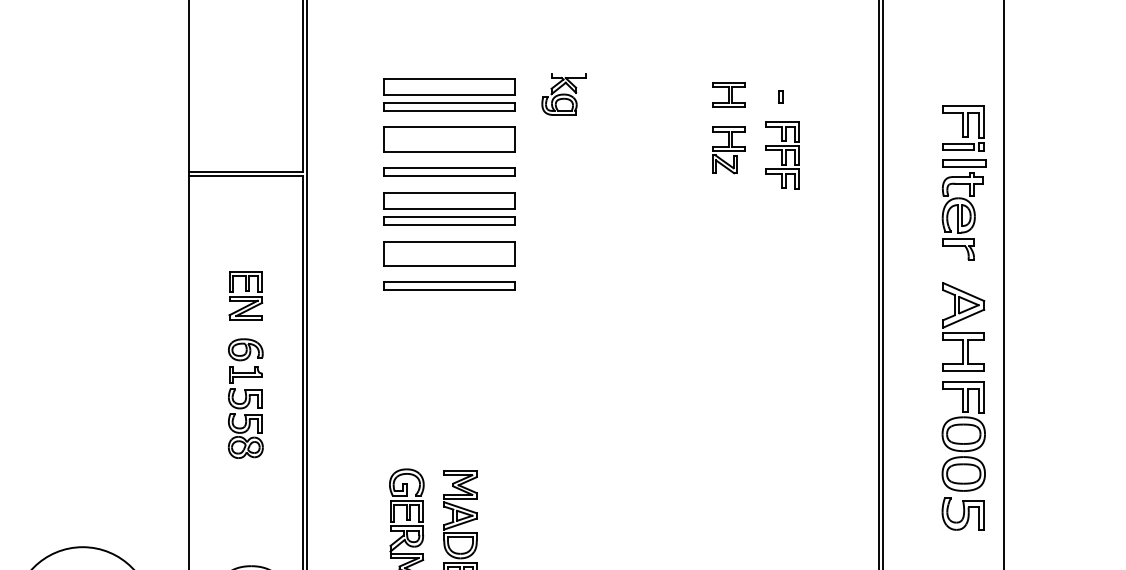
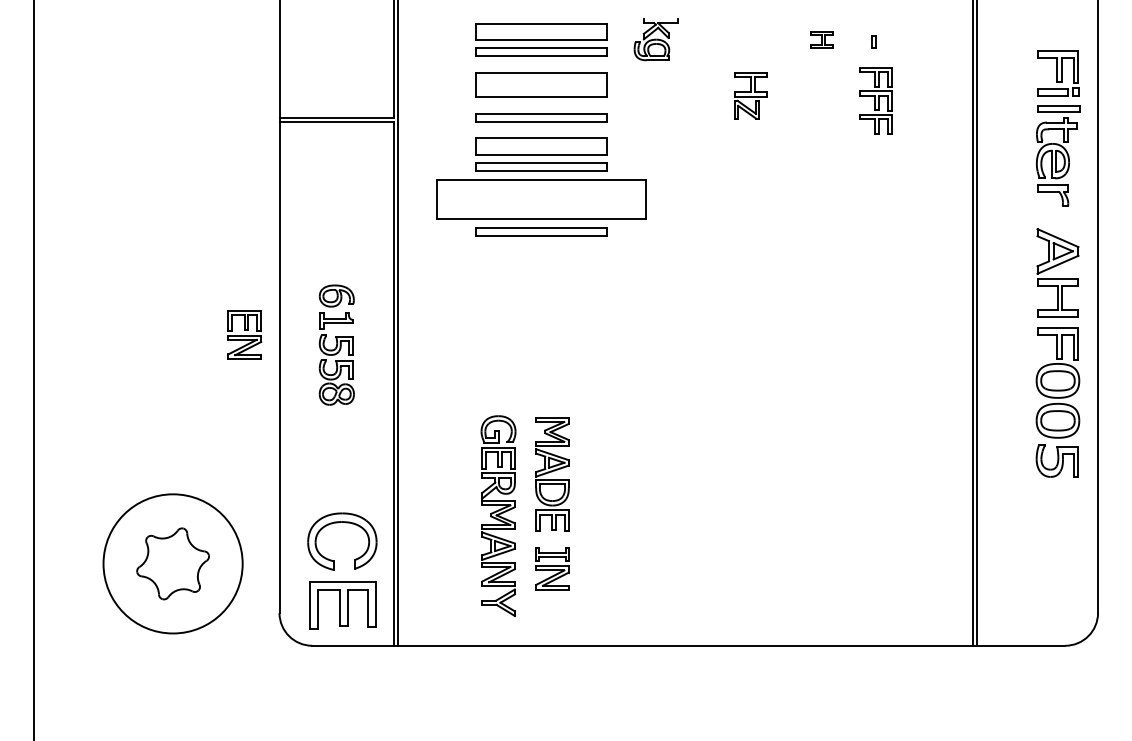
part: (728, 94) -> (821, 39), size x0.7
part: (728, 150) -> (750, 95), moved
part: (449, 253) -> (541, 199), size x1.6
part: (245, 295) -> (244, 334), moved

